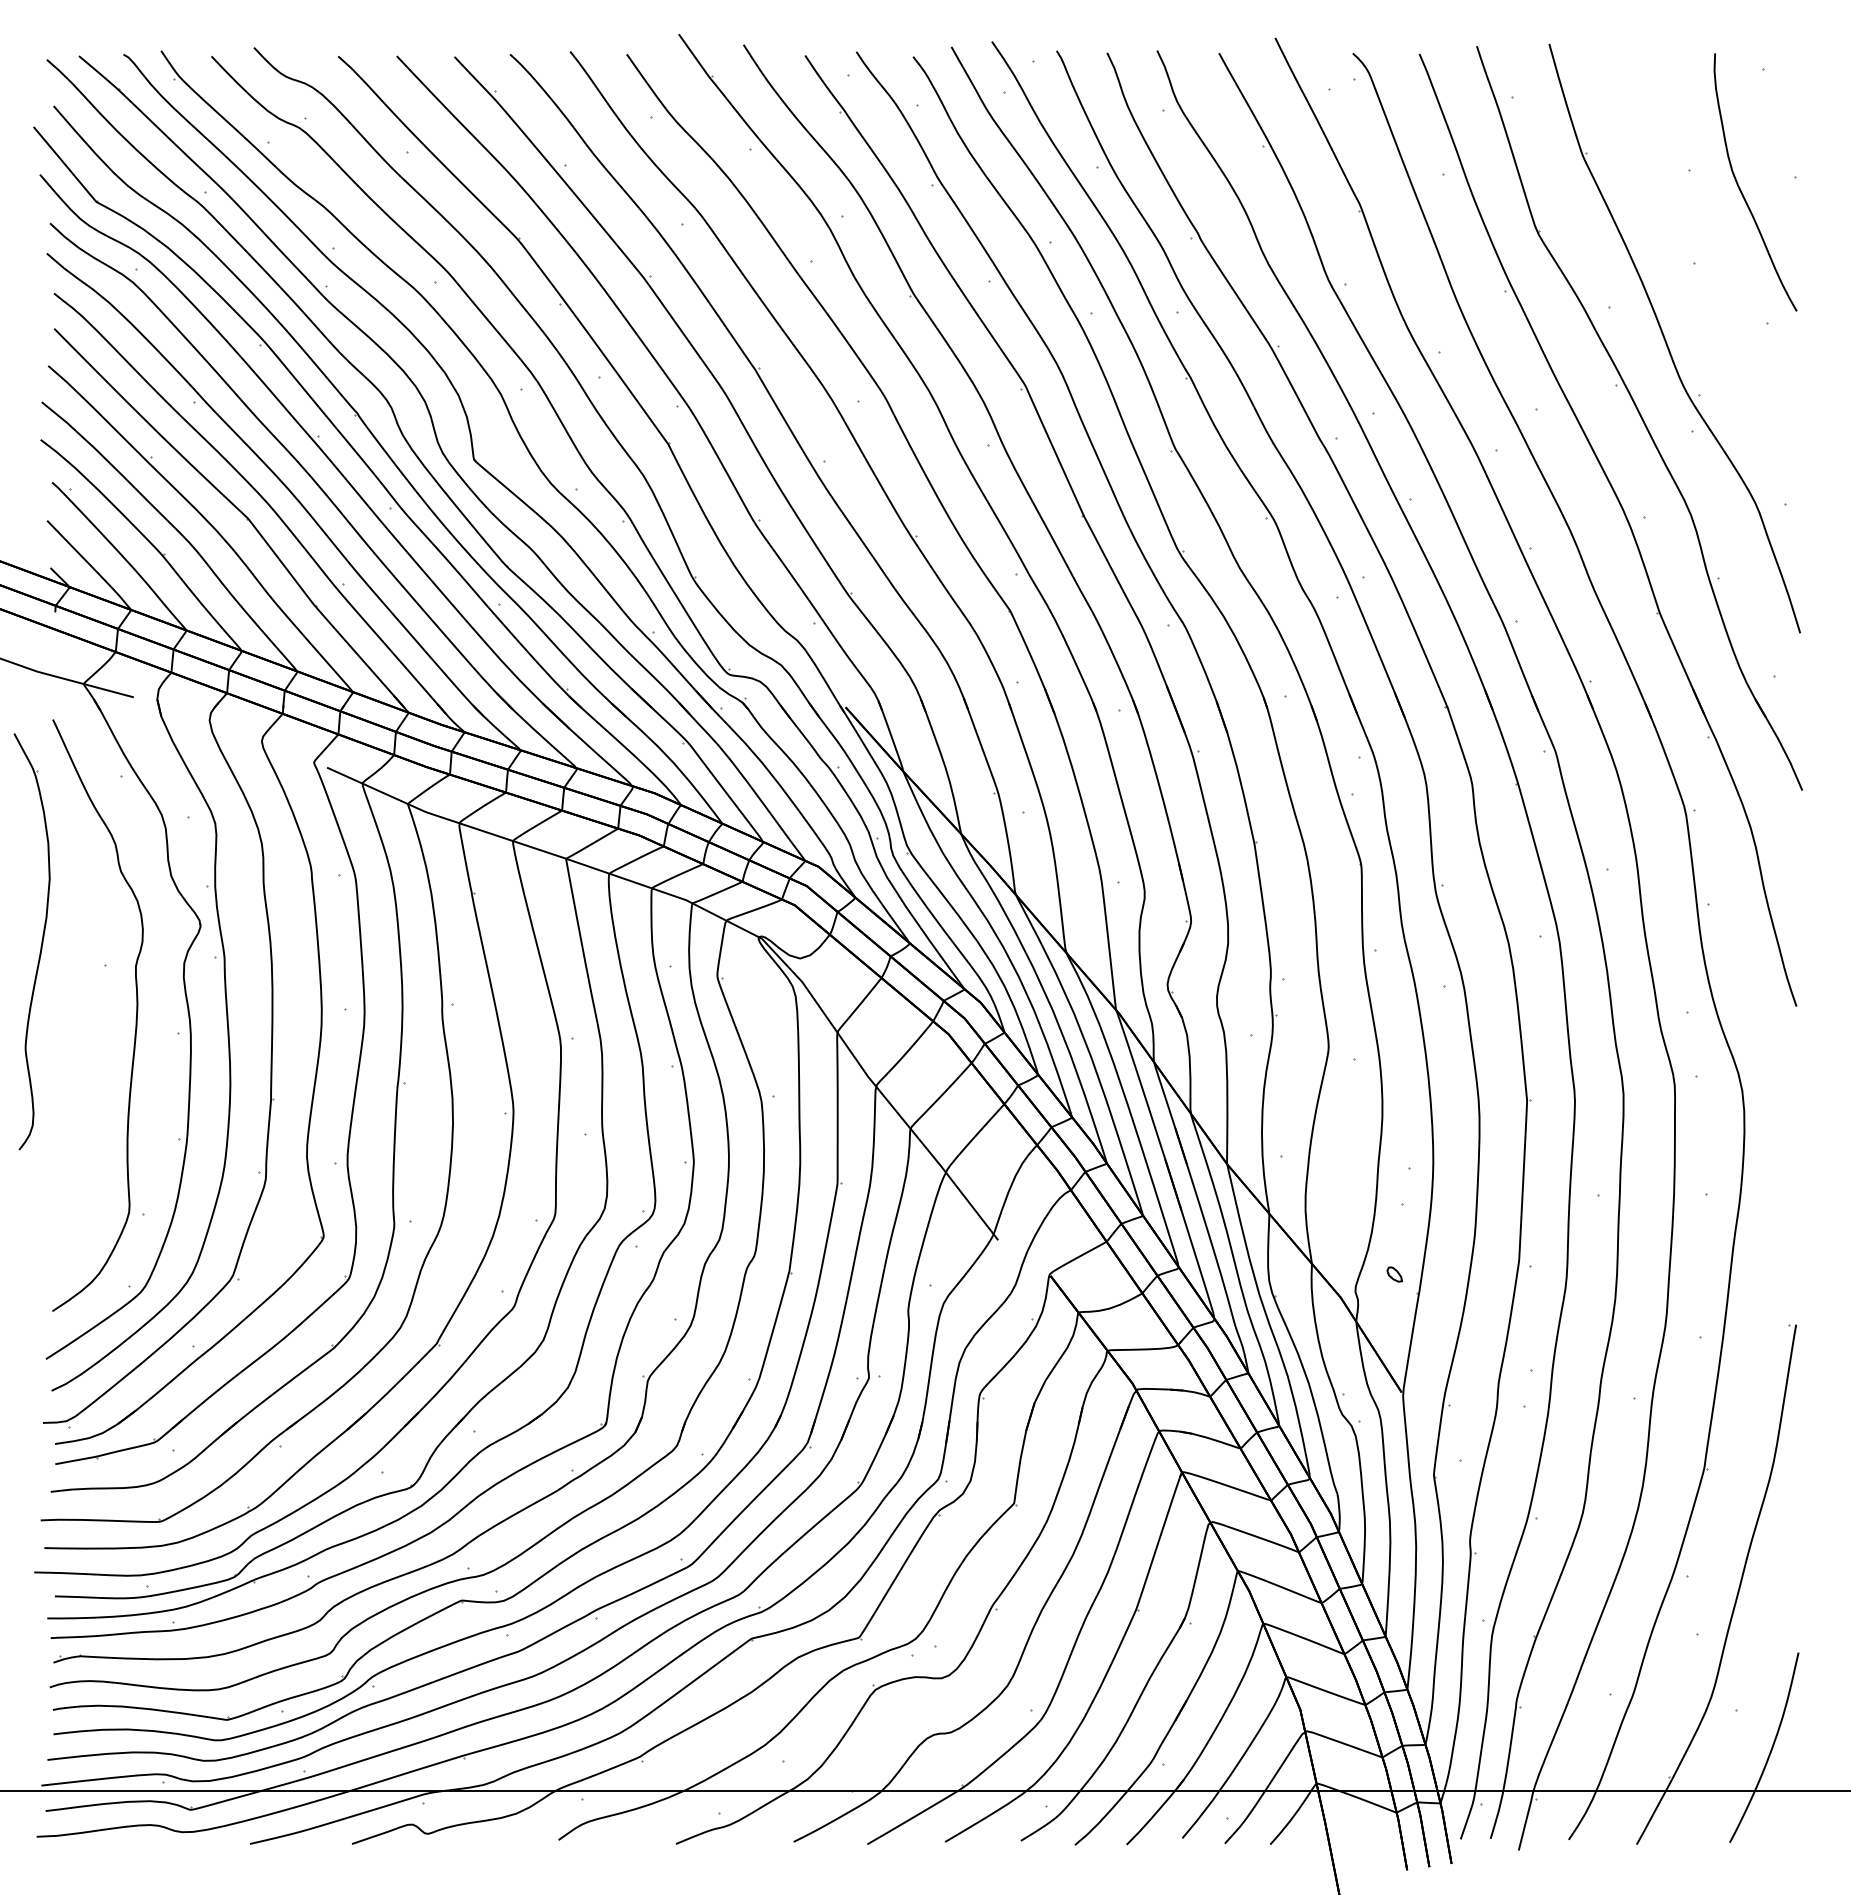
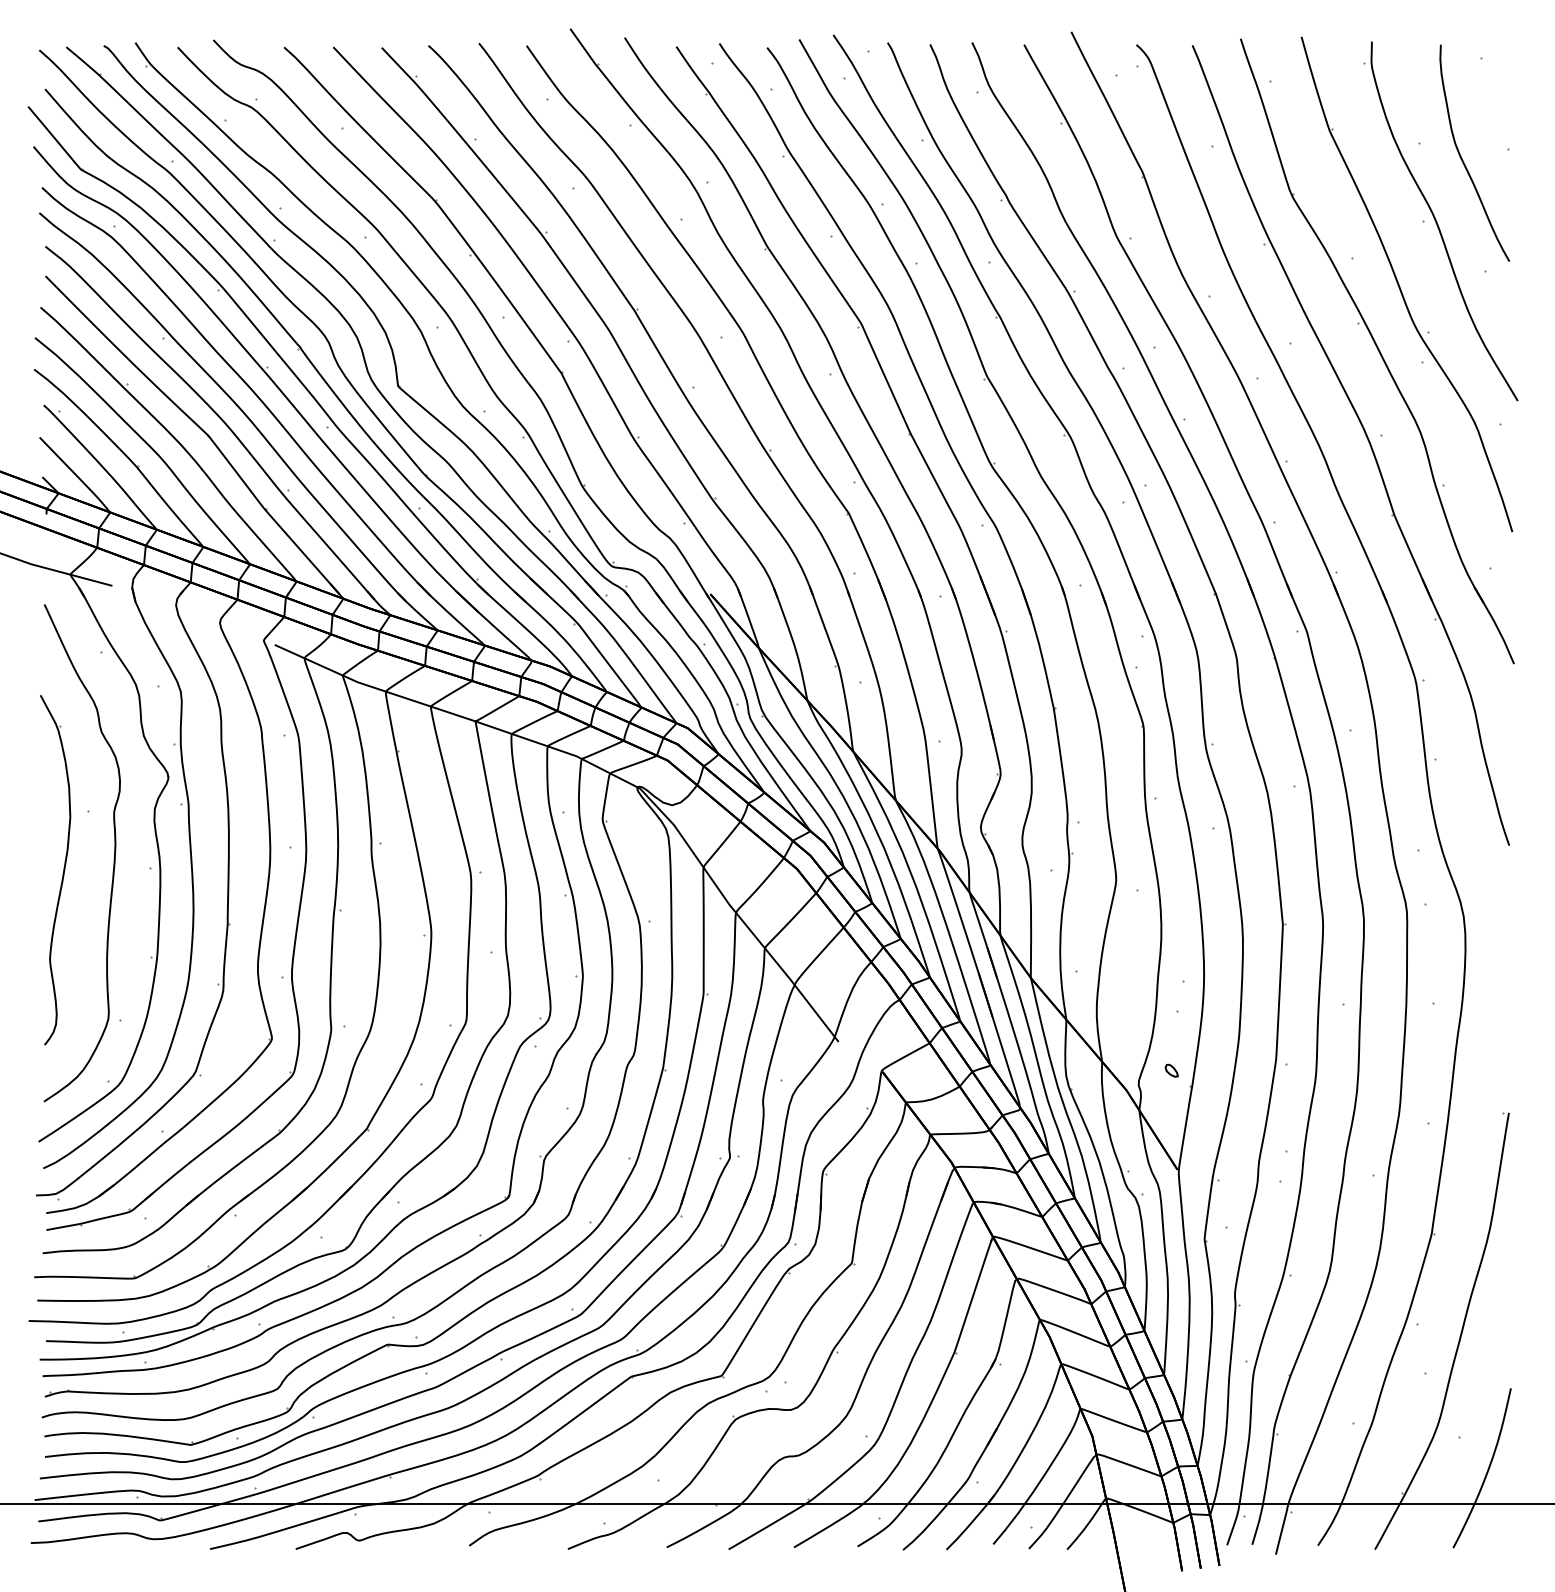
part: (1715, 263) -> (1441, 221), added
part: (41, 941) -> (63, 869), moved

